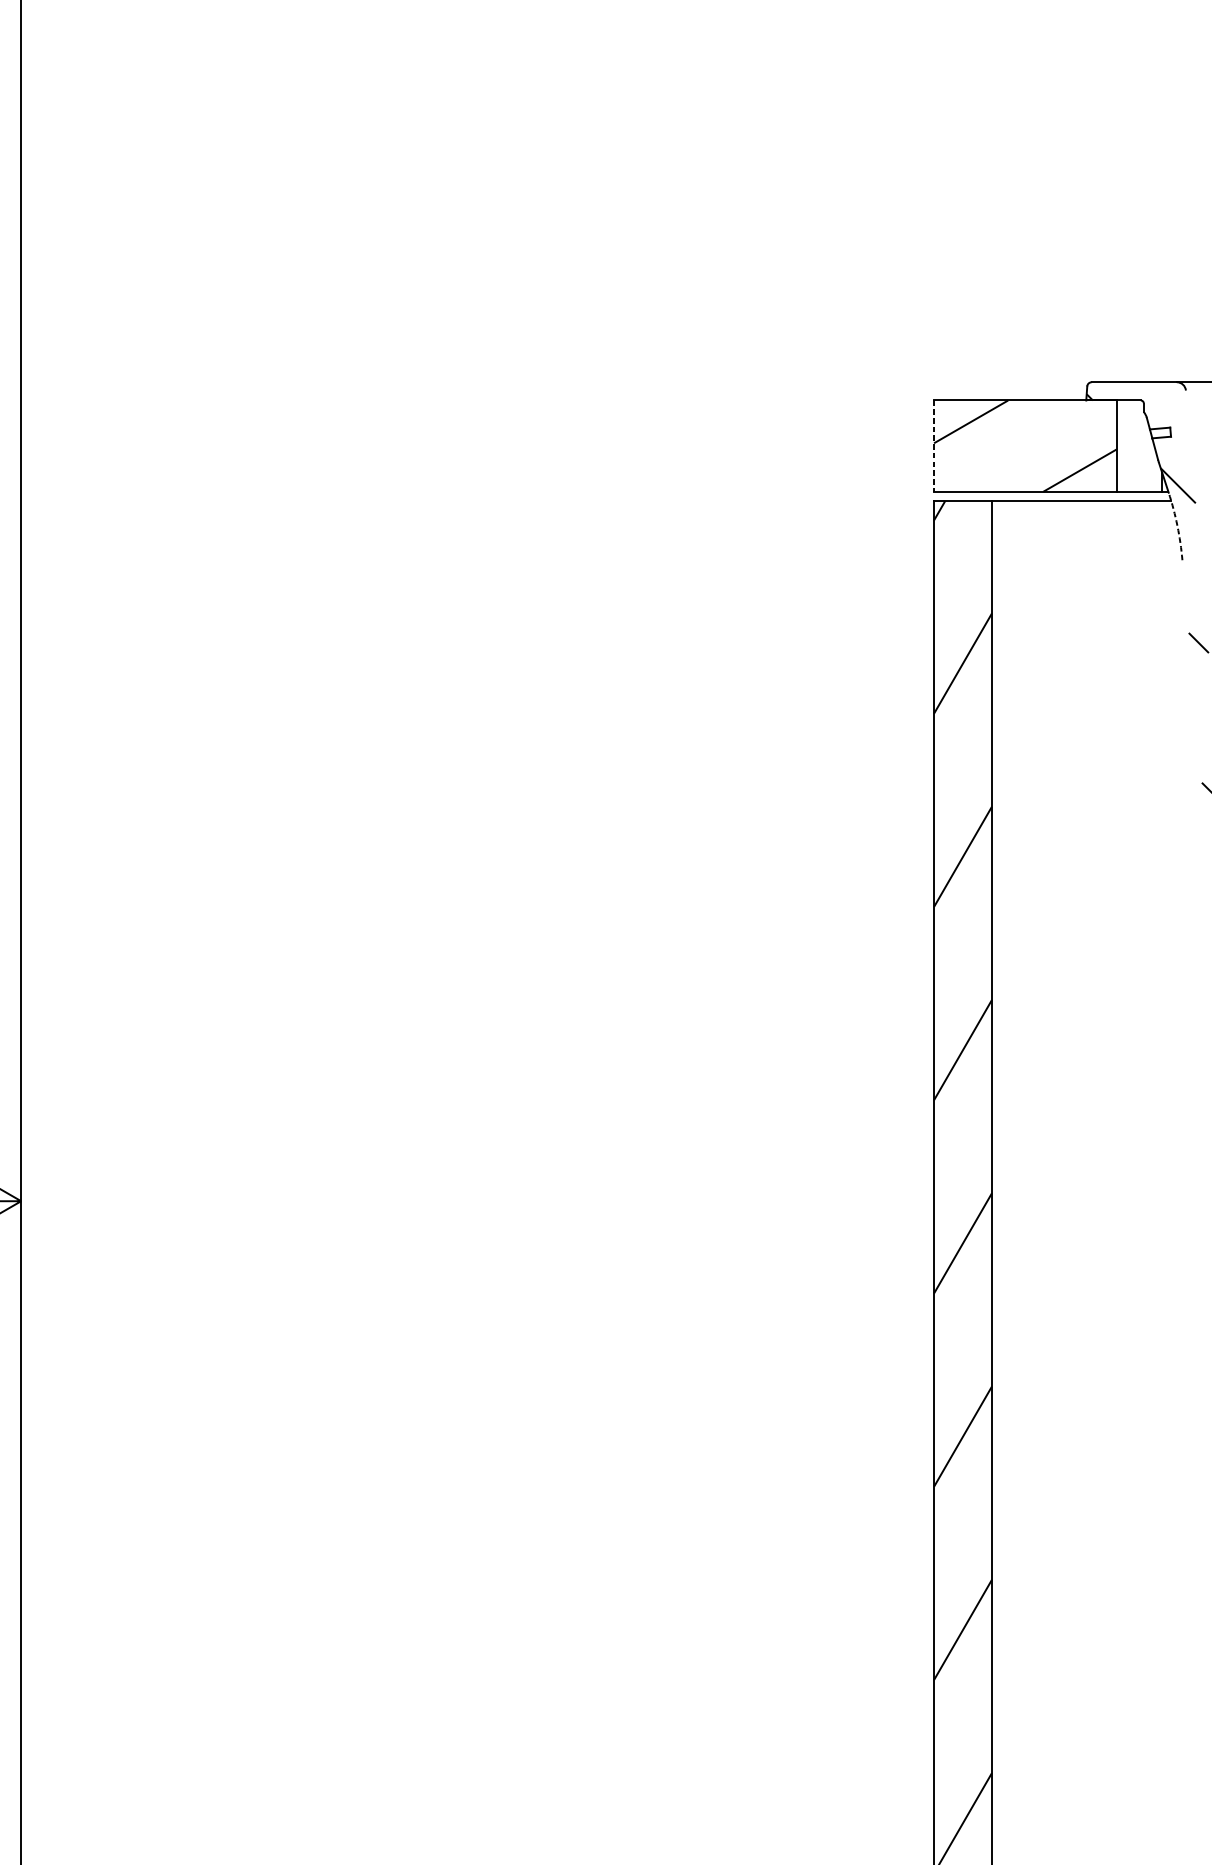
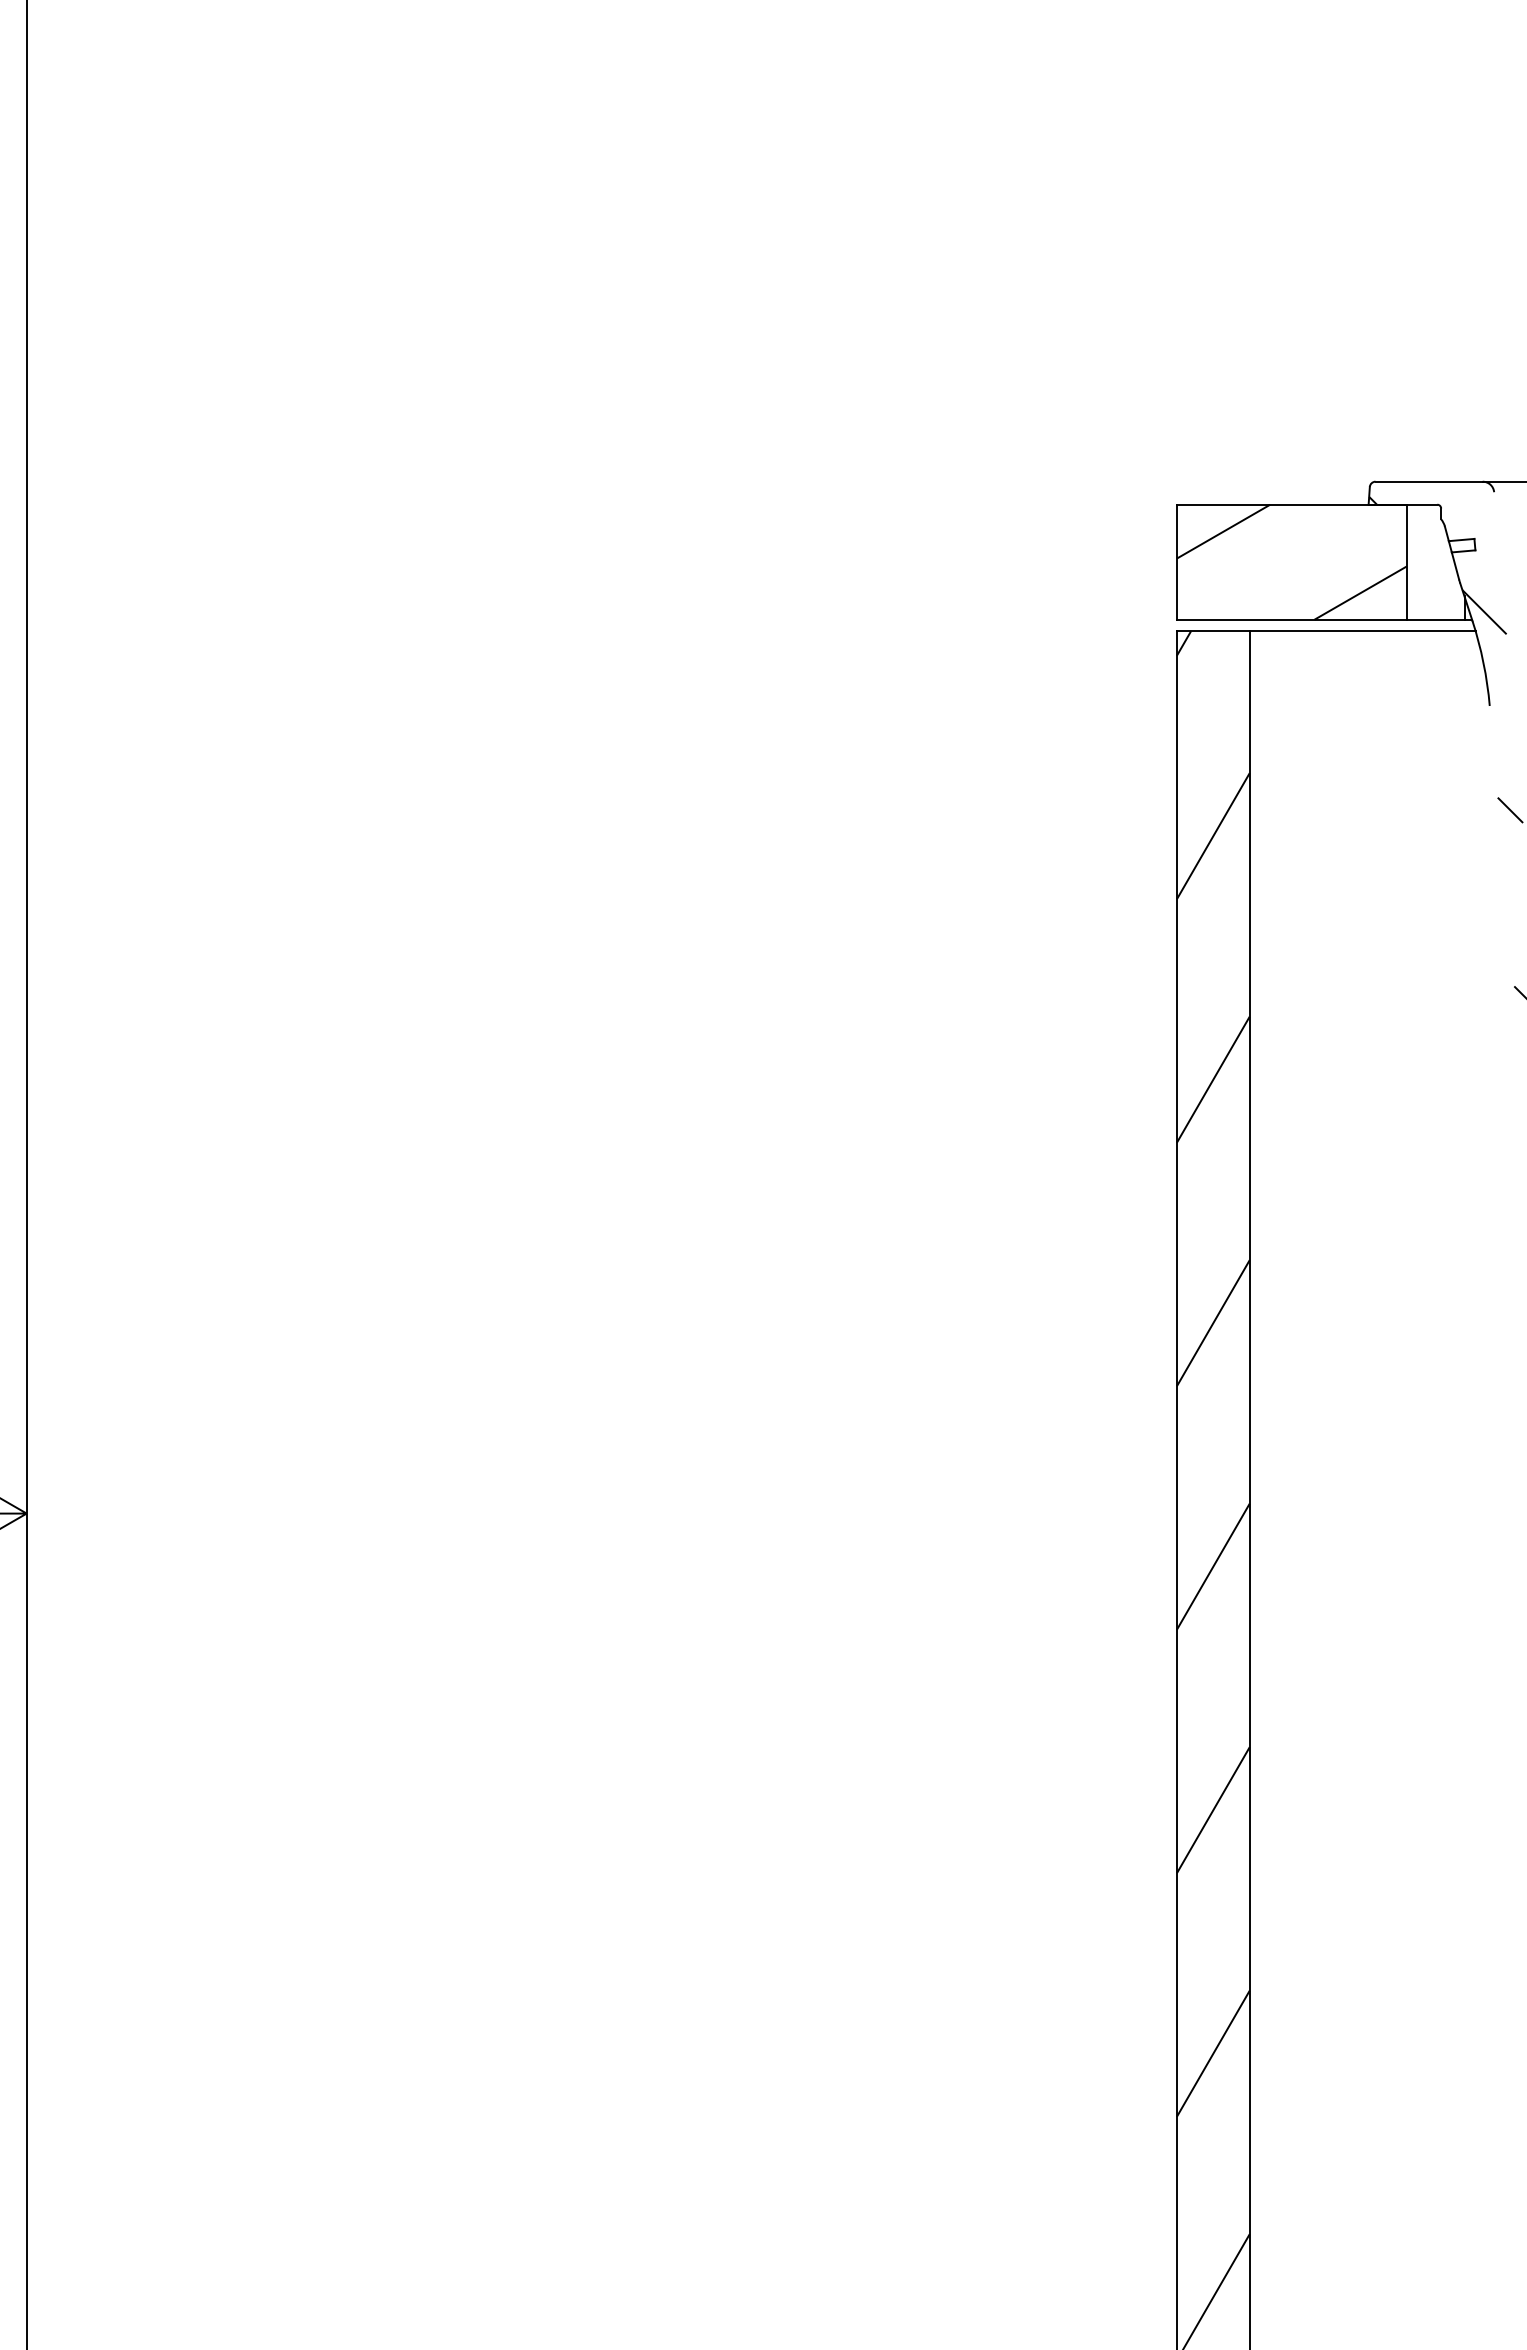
line: (933, 446) -> (1176, 562), dashed -> solid
arc: (1177, 525) -> (1483, 662), dashed -> solid

